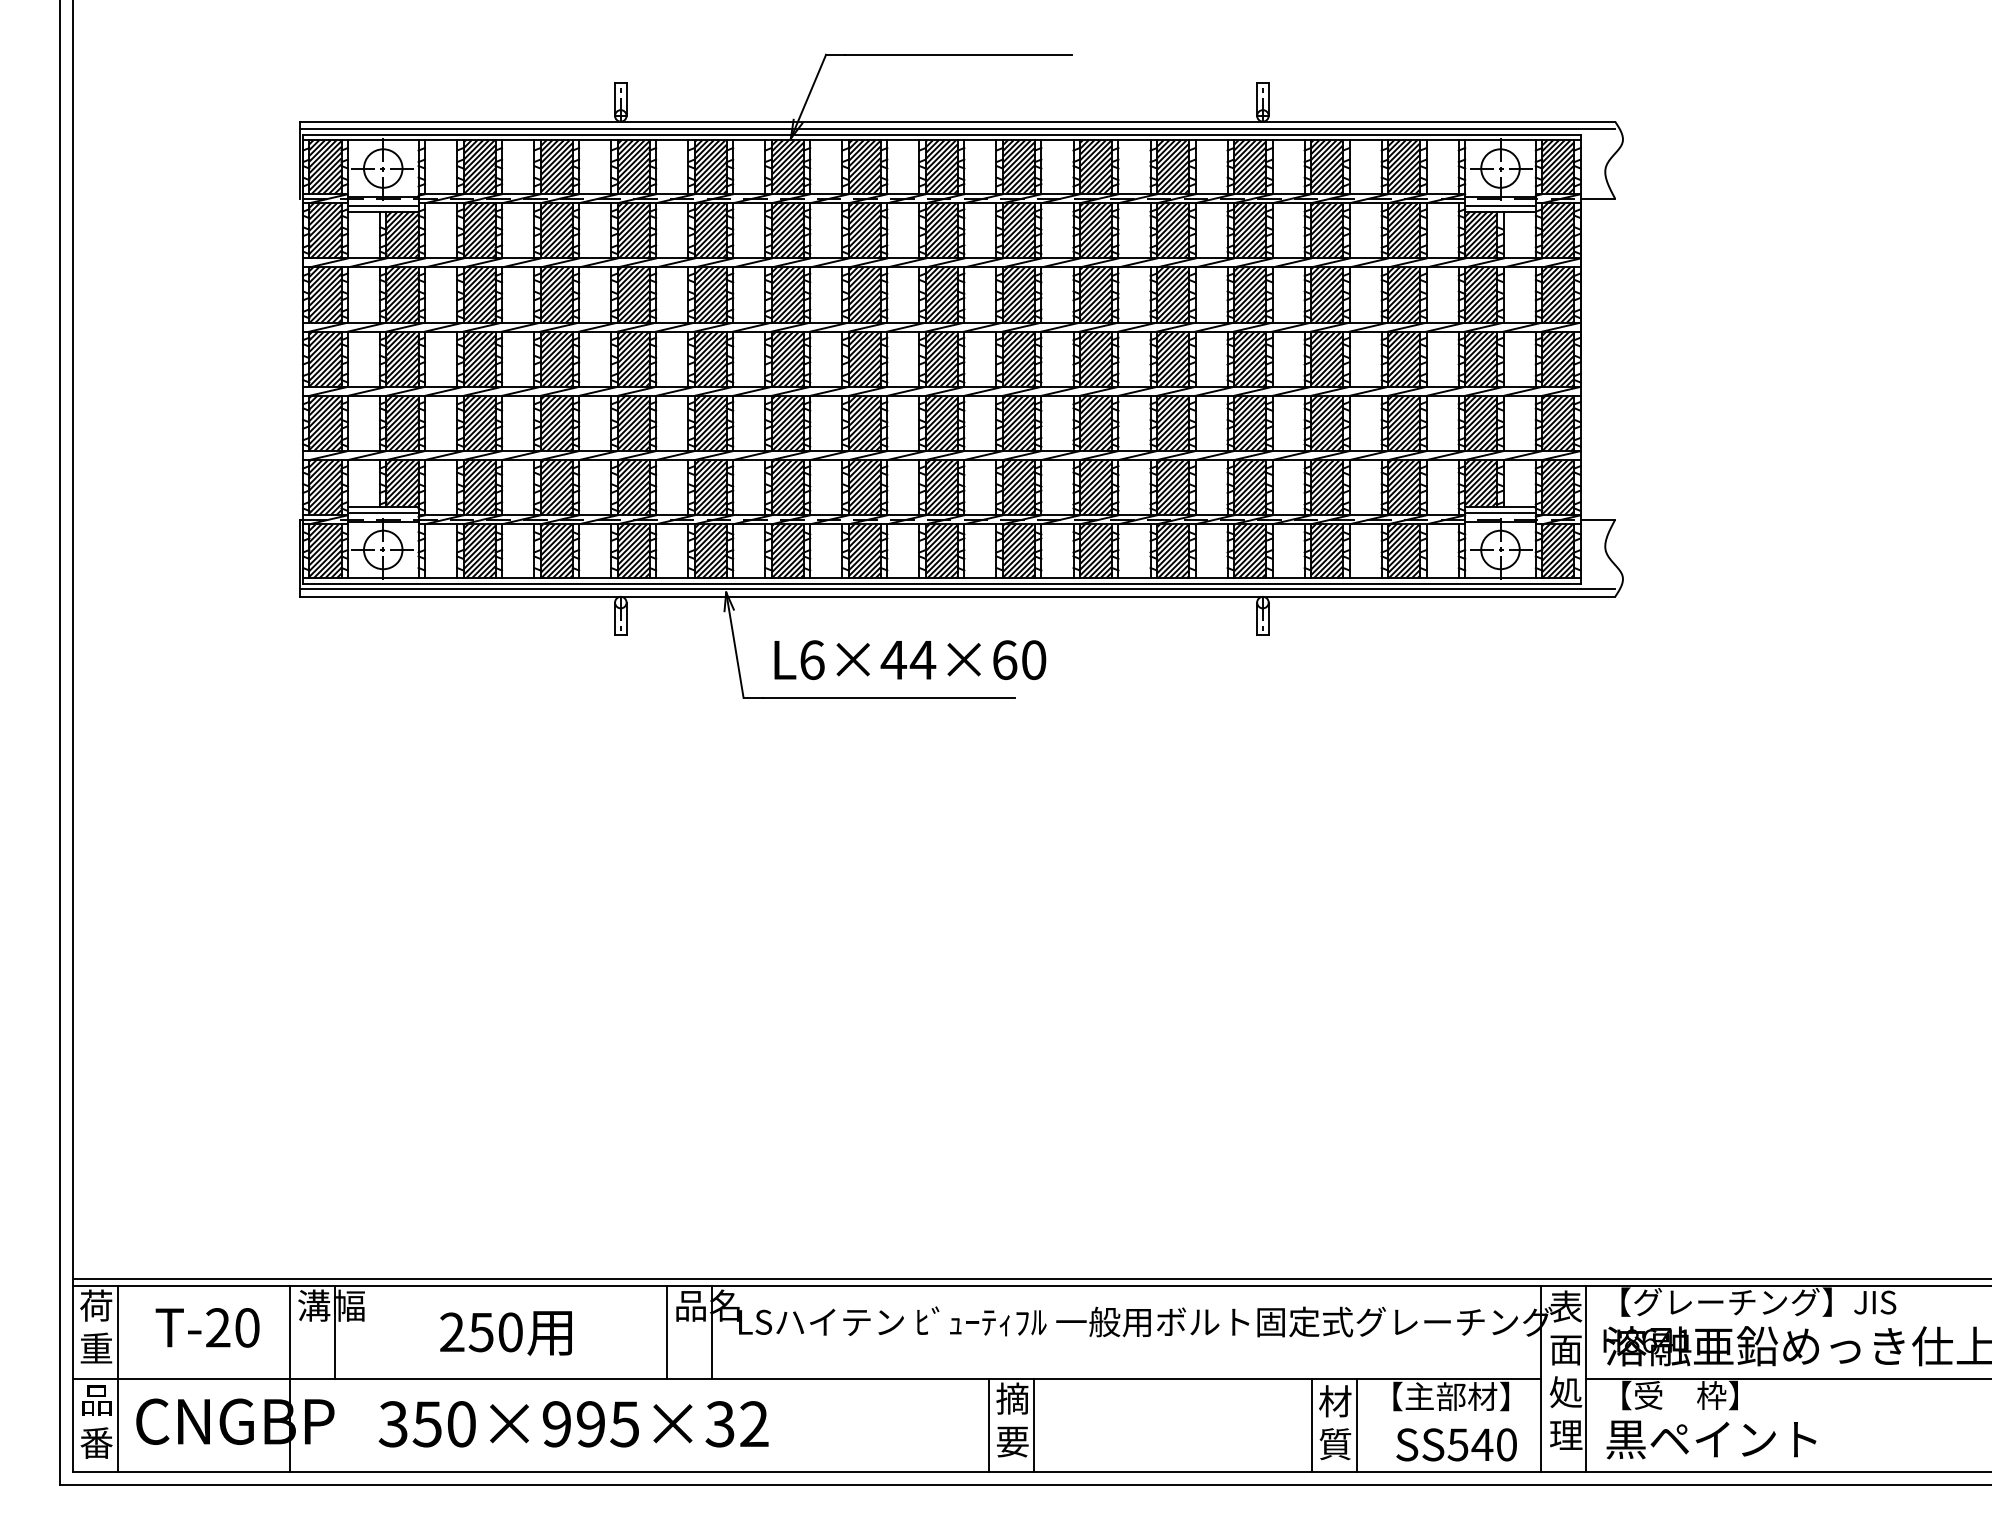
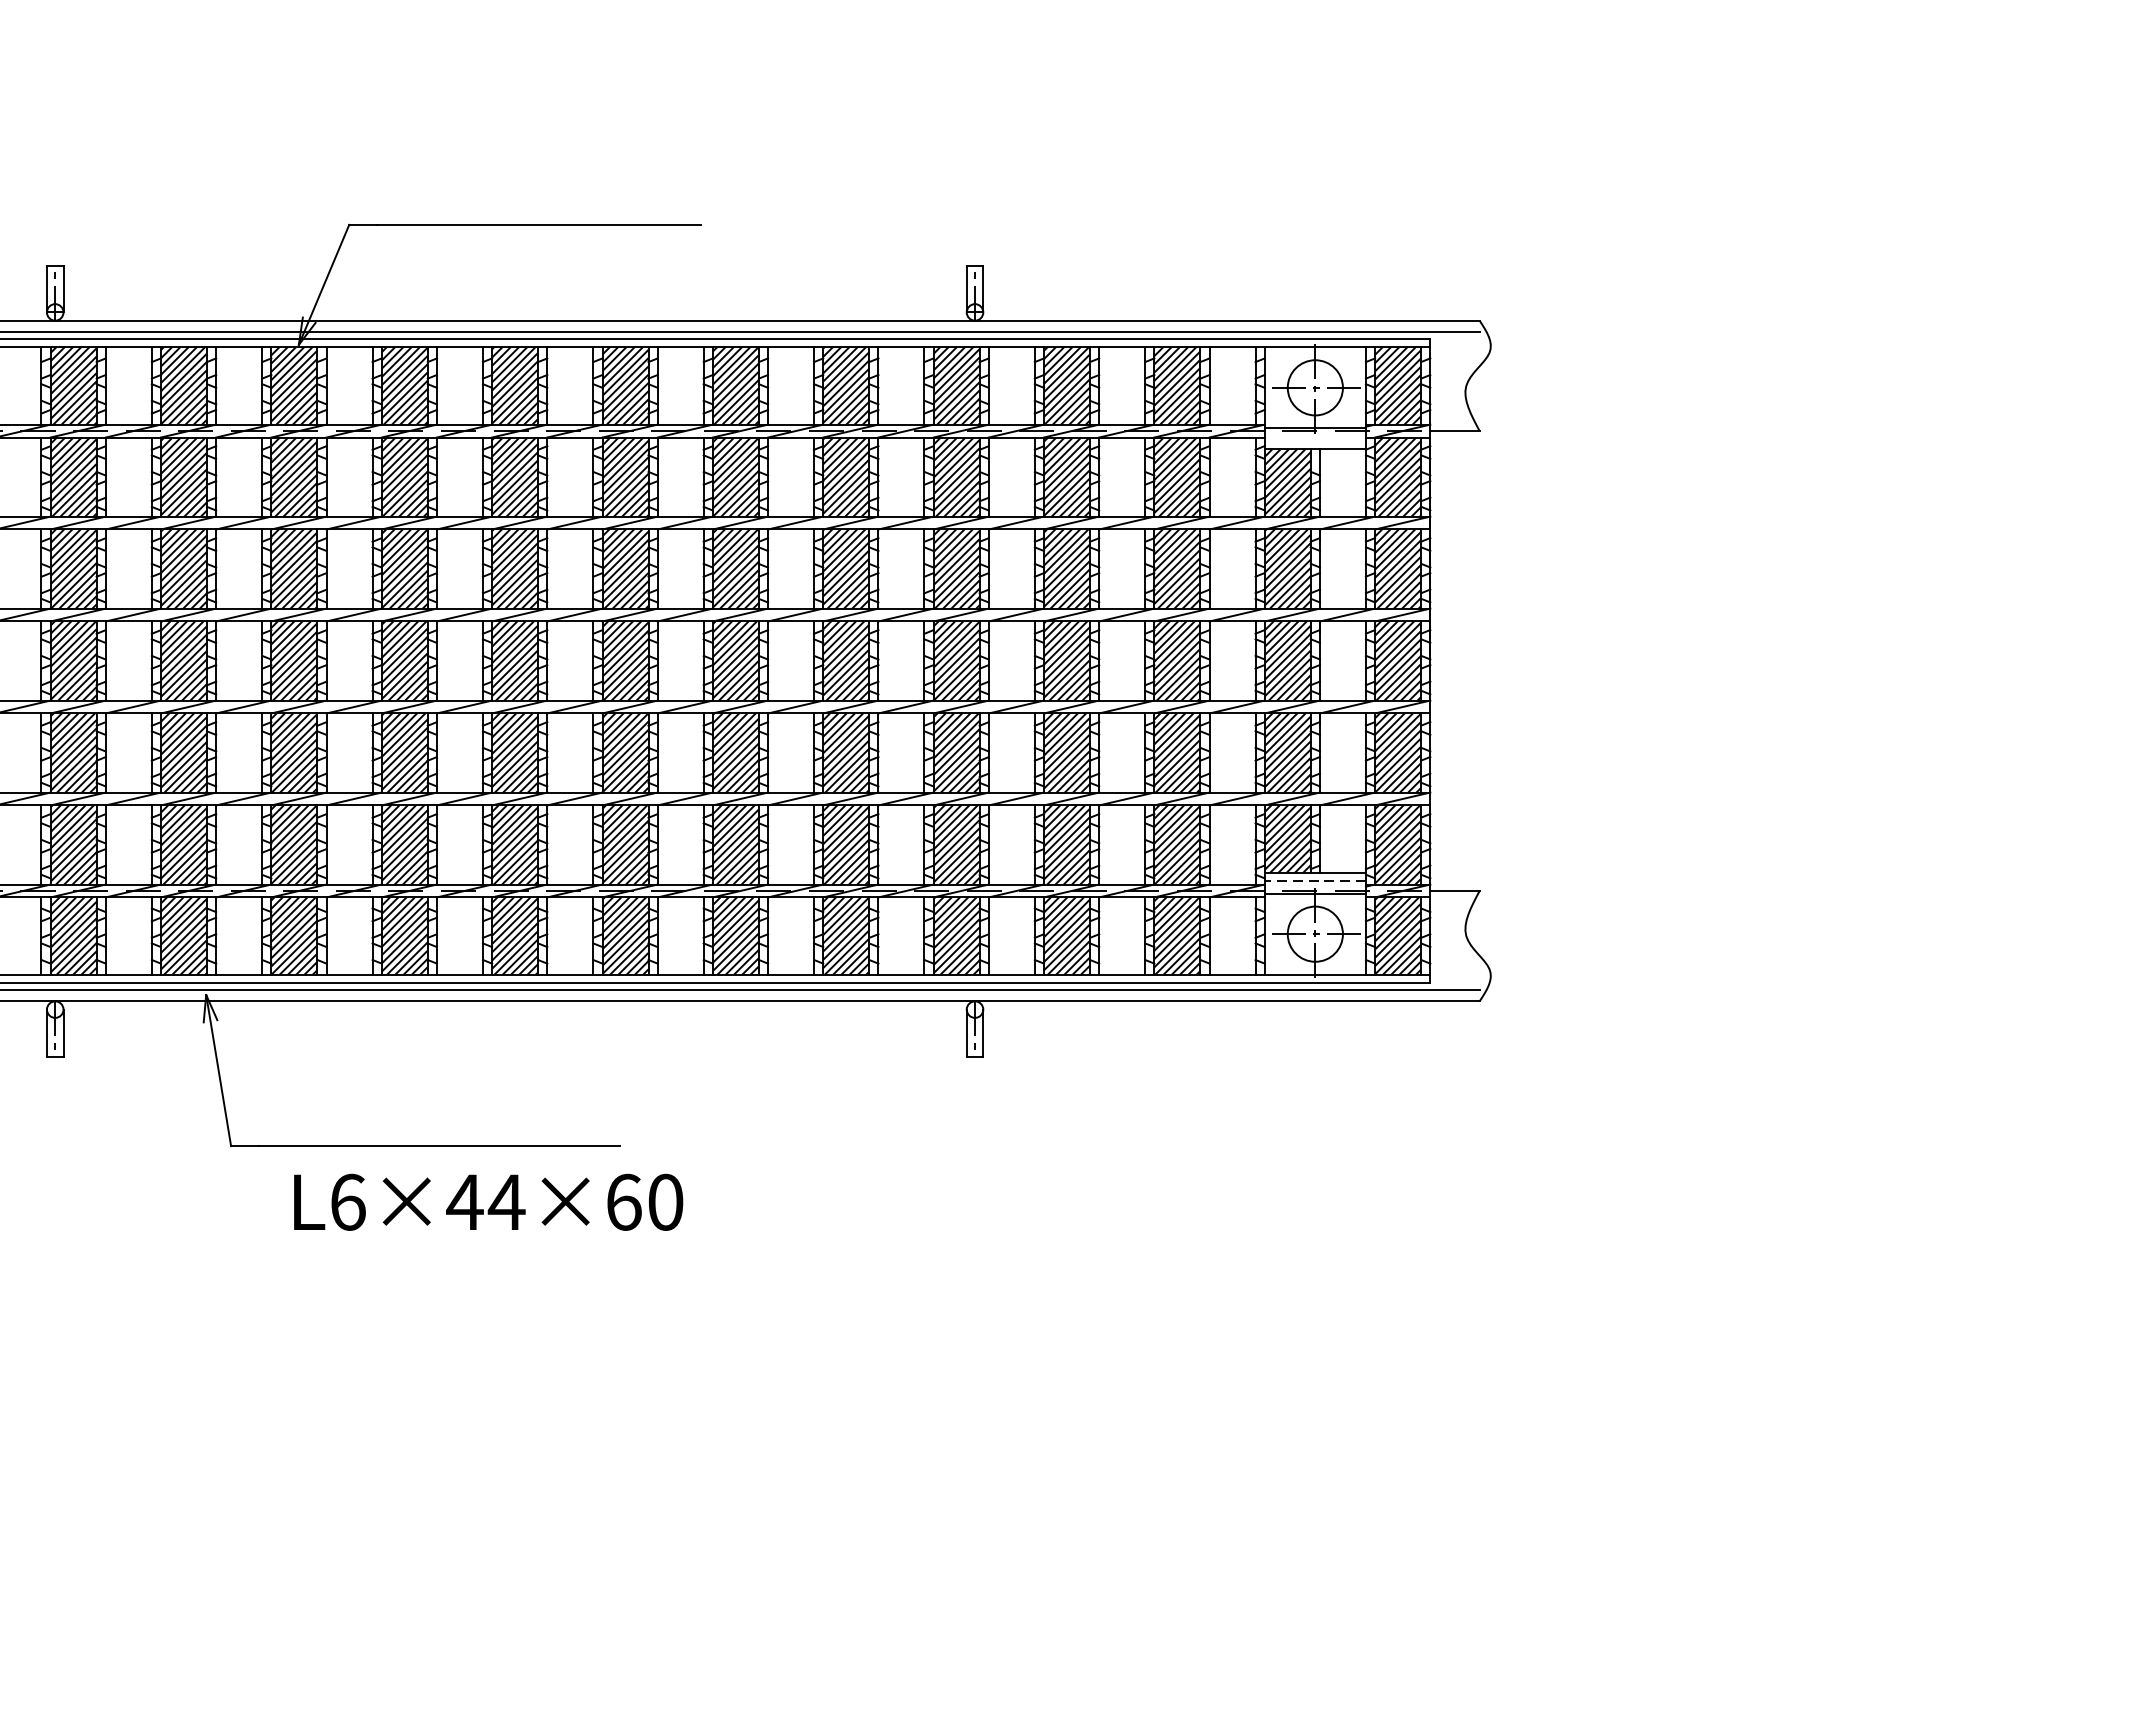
line: (1500, 205) -> (1315, 440), removed
line: (1500, 512) -> (1315, 880), solid -> dashed
text: (910, 659) -> (488, 1201), moved

